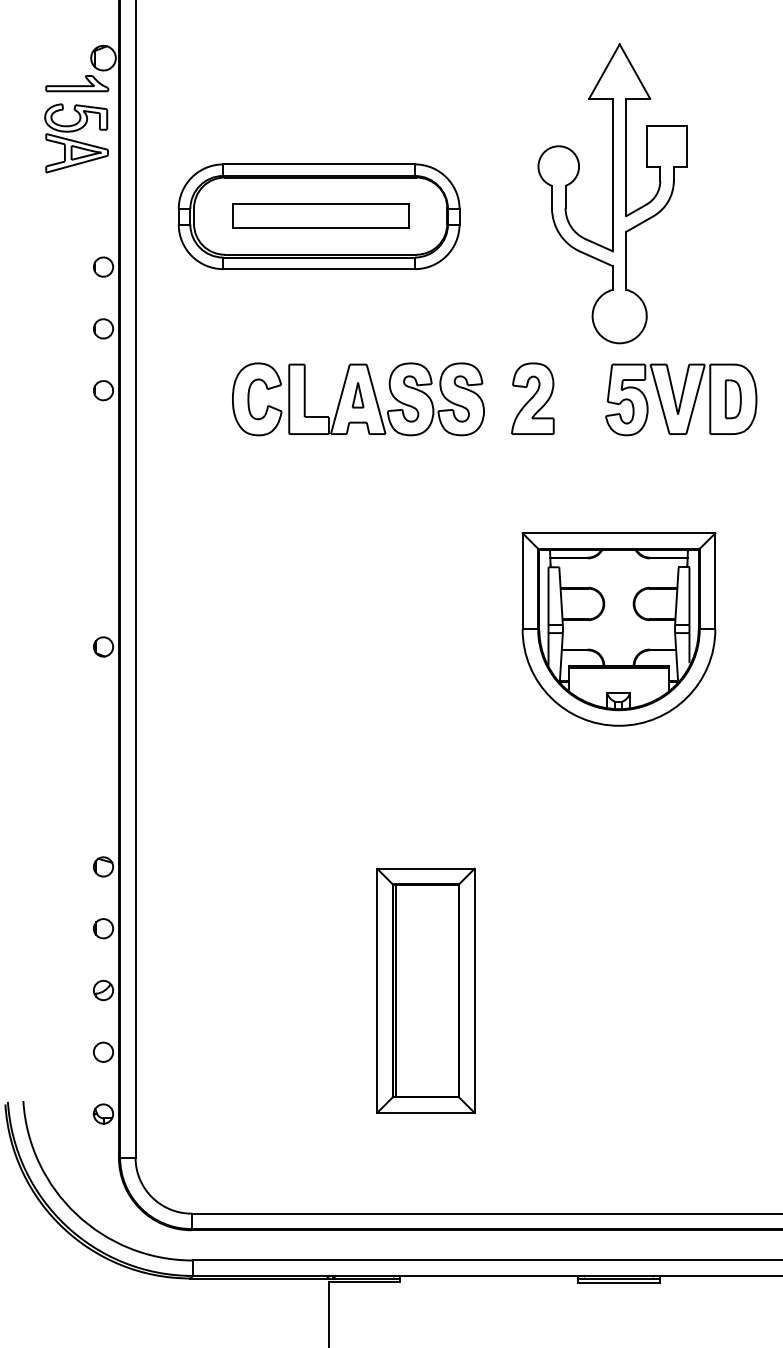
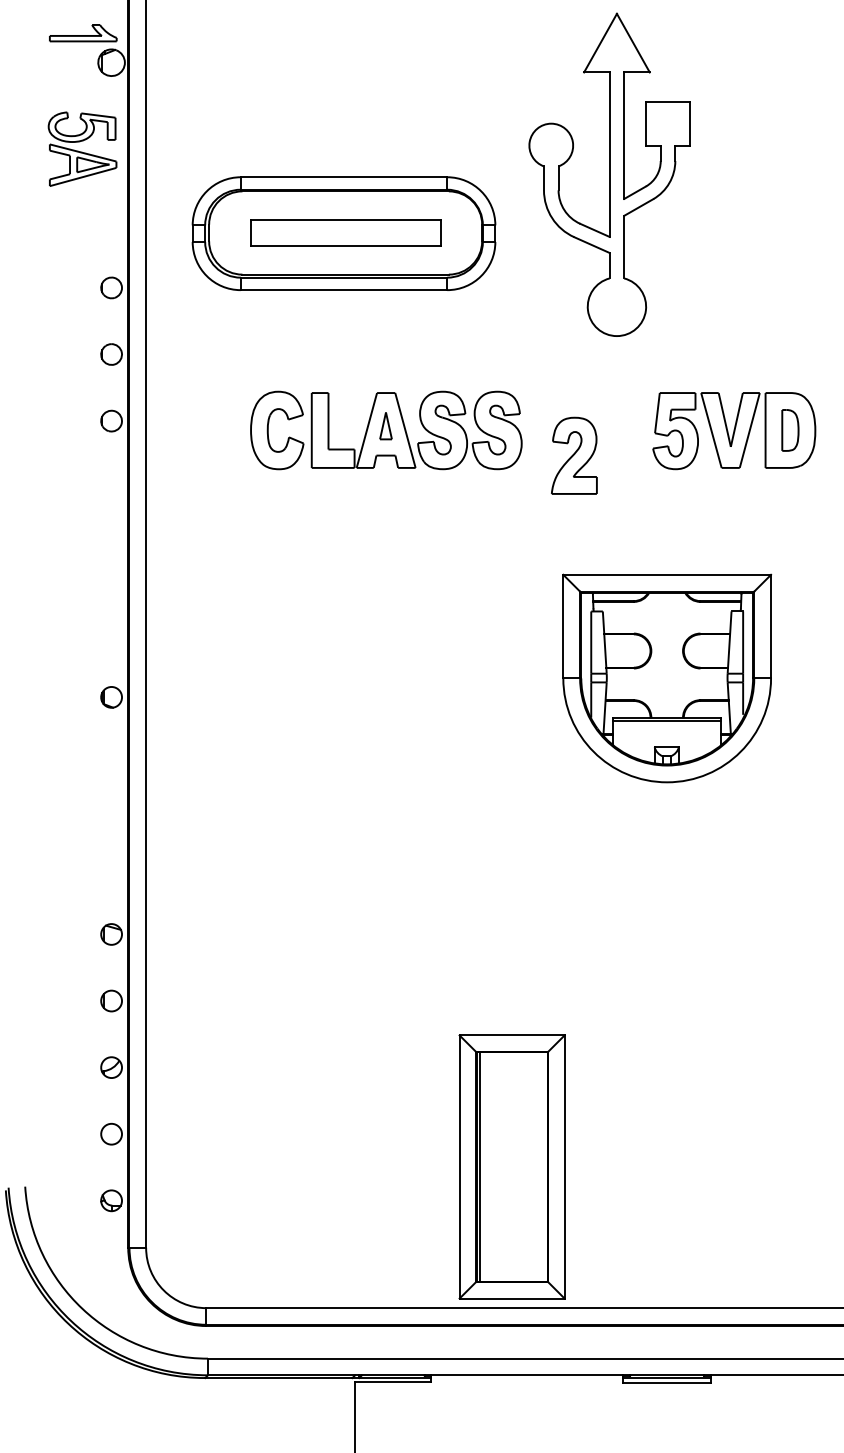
part: (77, 83) -> (83, 33), moved
part: (612, 193) -> (609, 174), moved
part: (532, 398) -> (574, 455), moved
part: (425, 990) -> (511, 1166), moved

